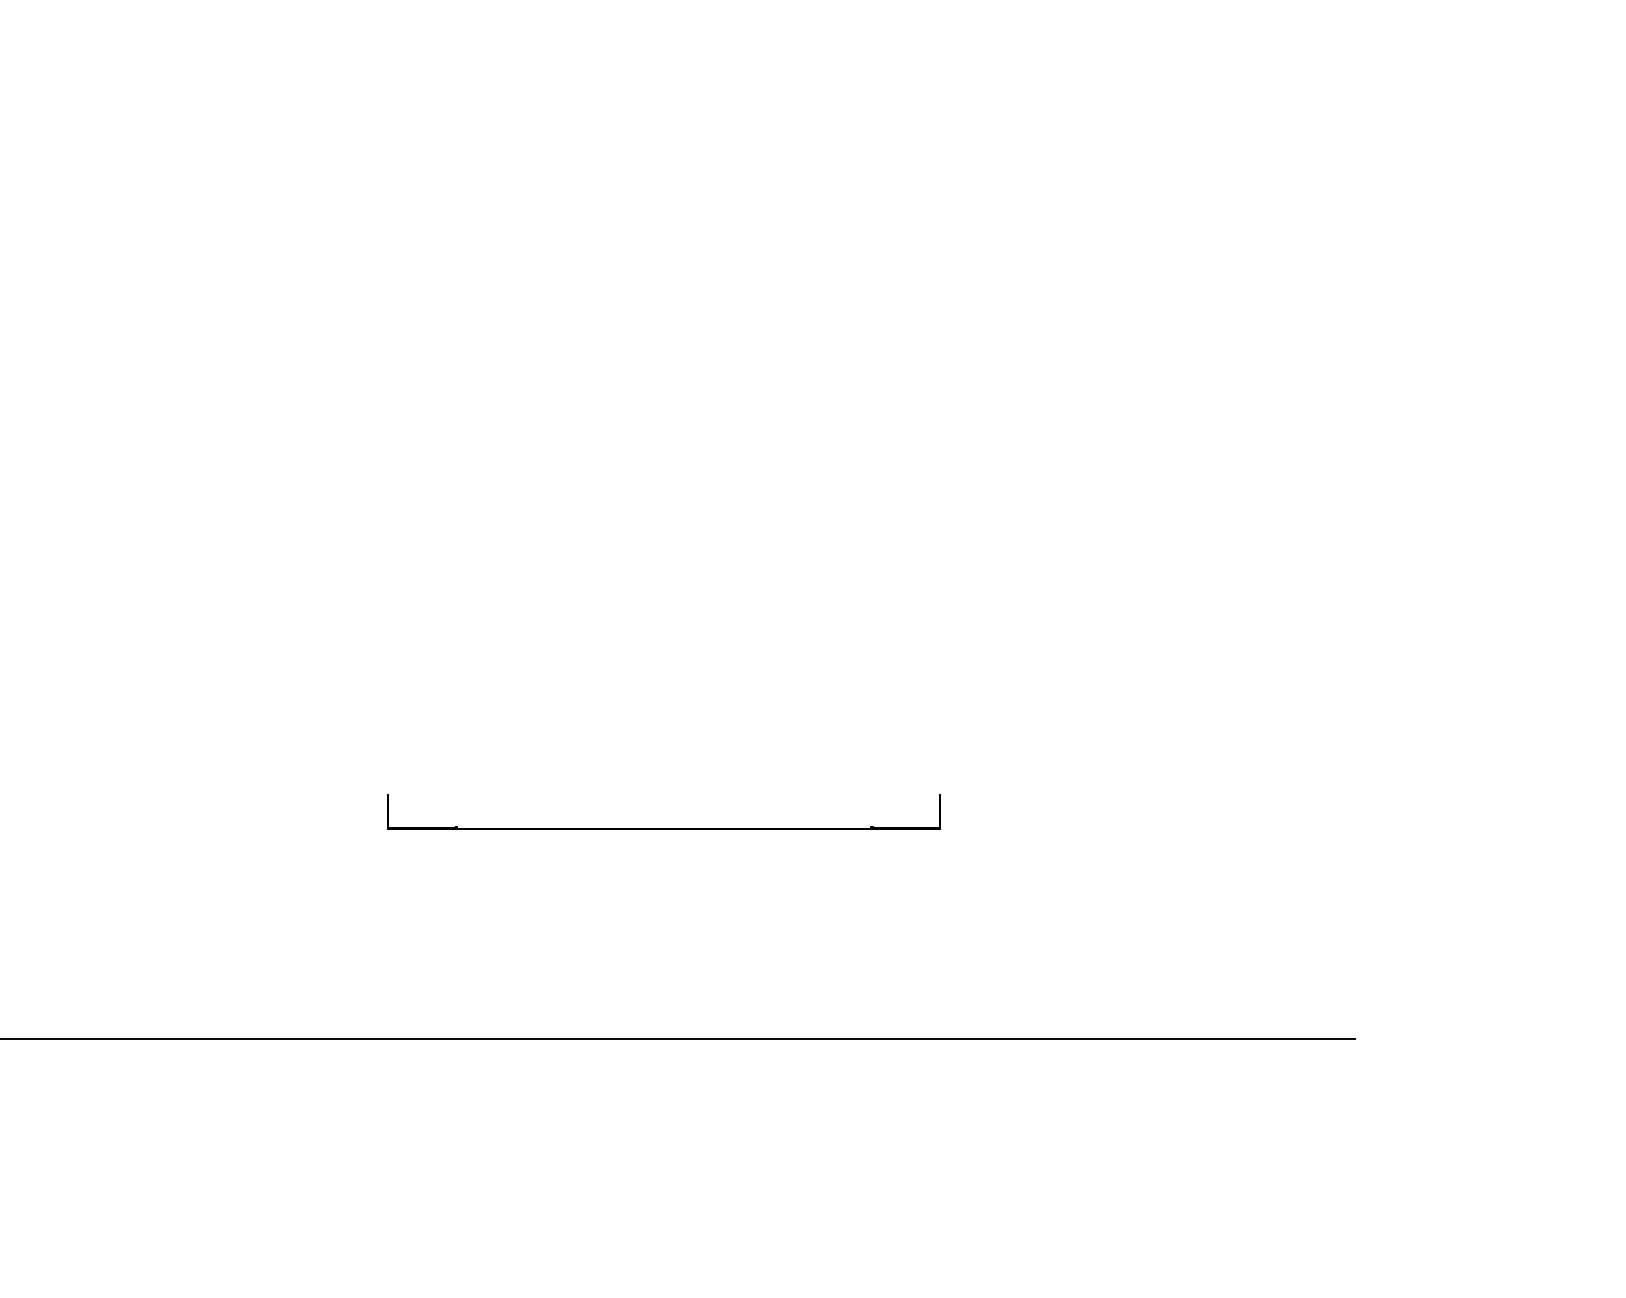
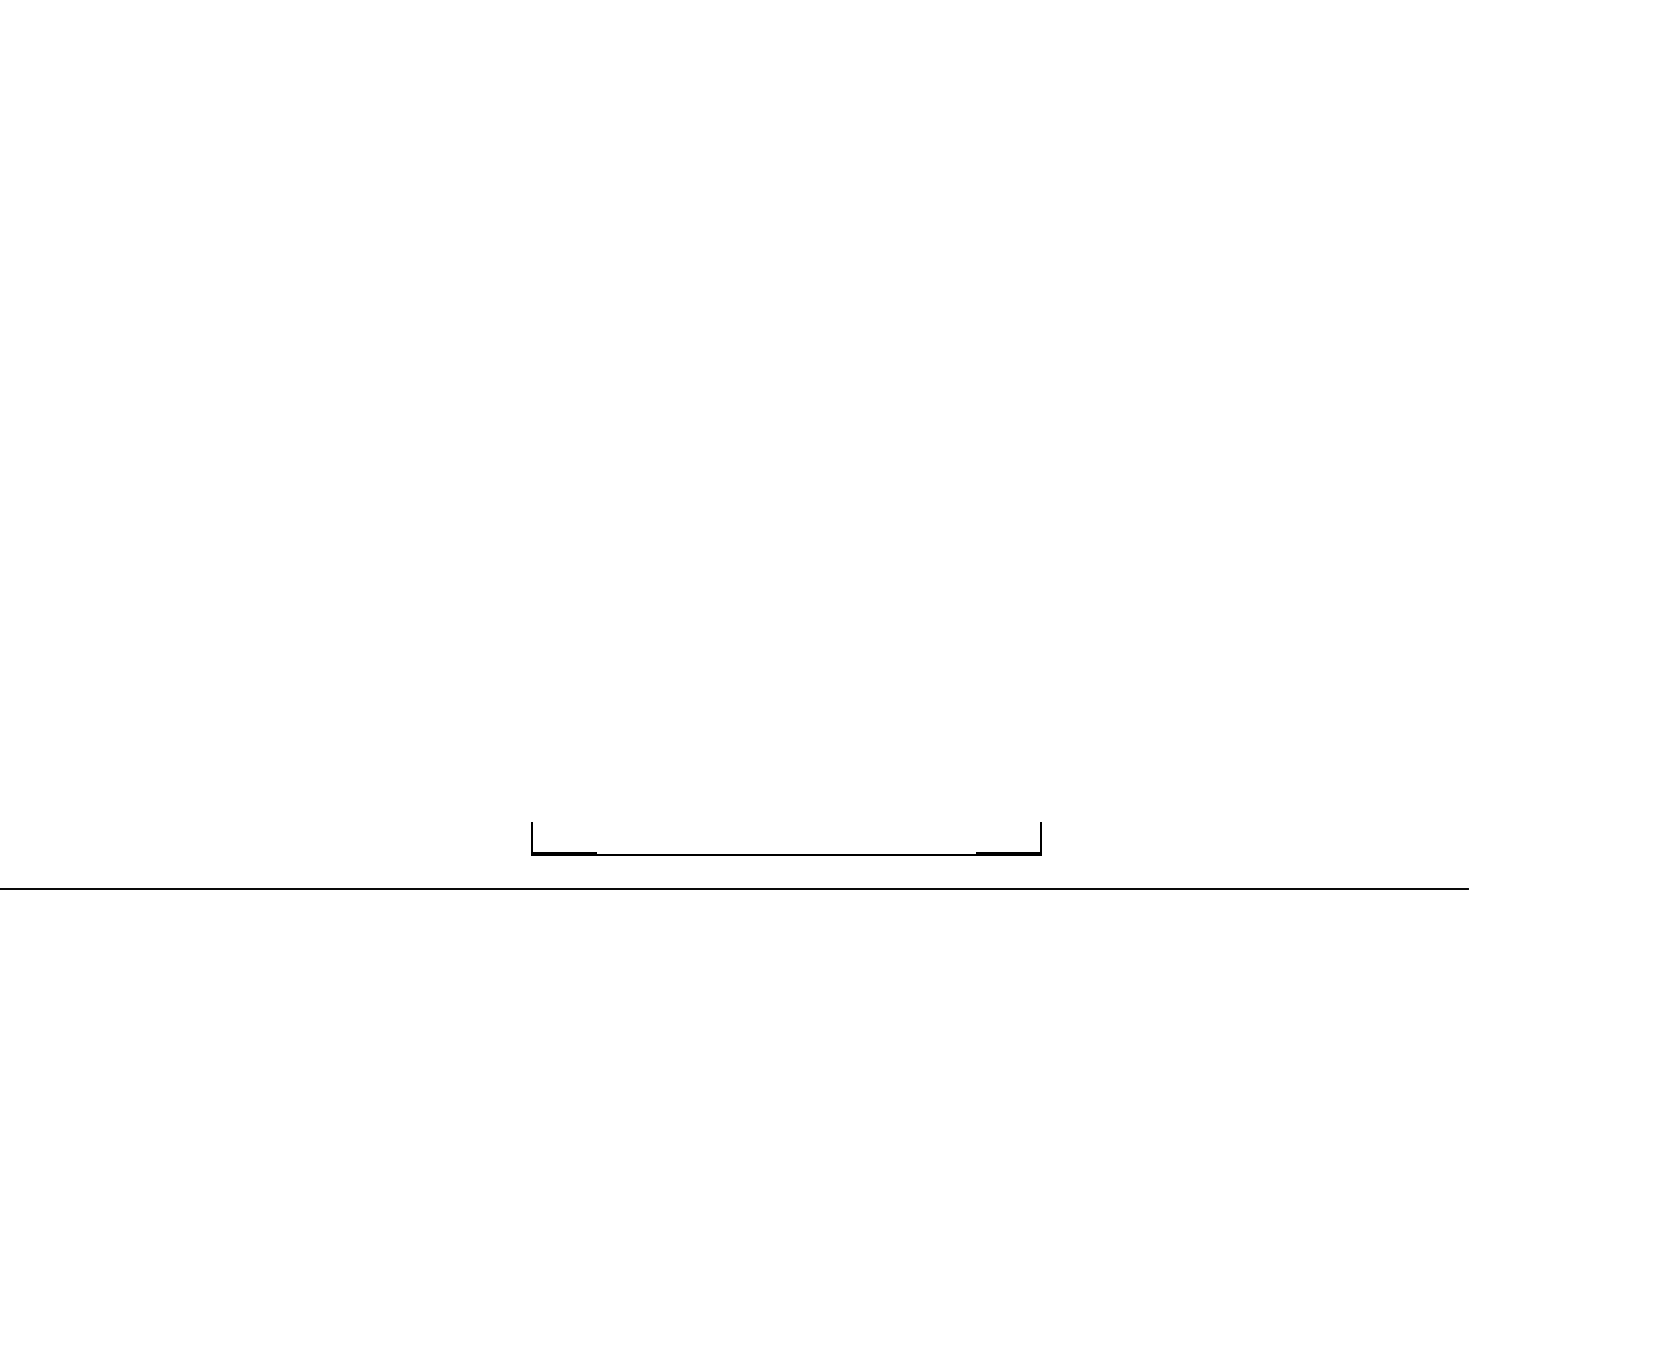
part: (664, 828) -> (786, 854), moved

